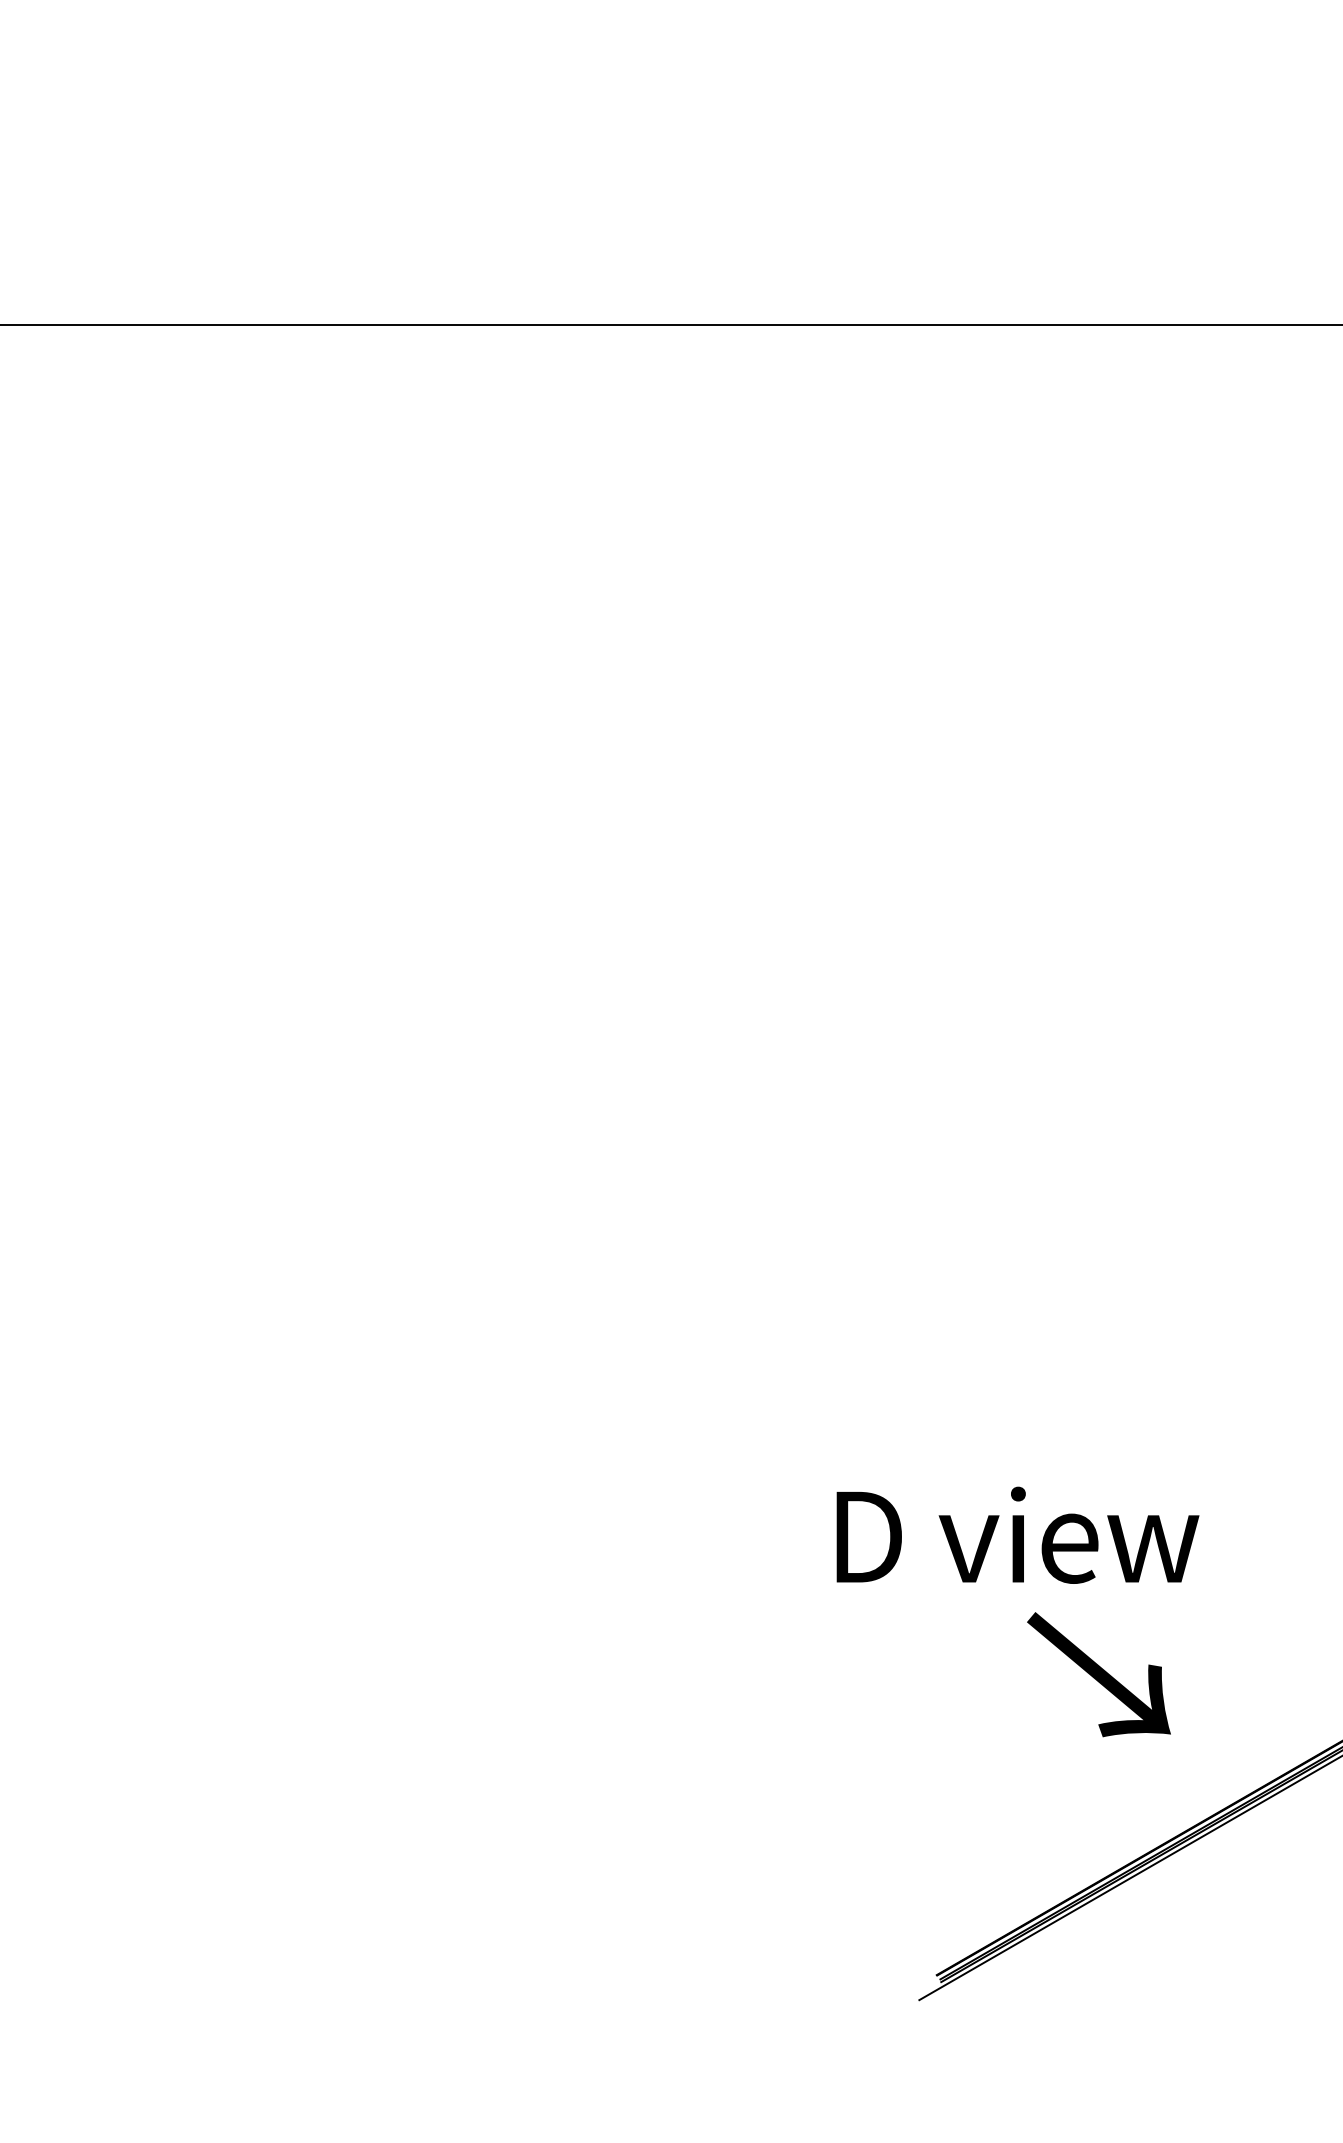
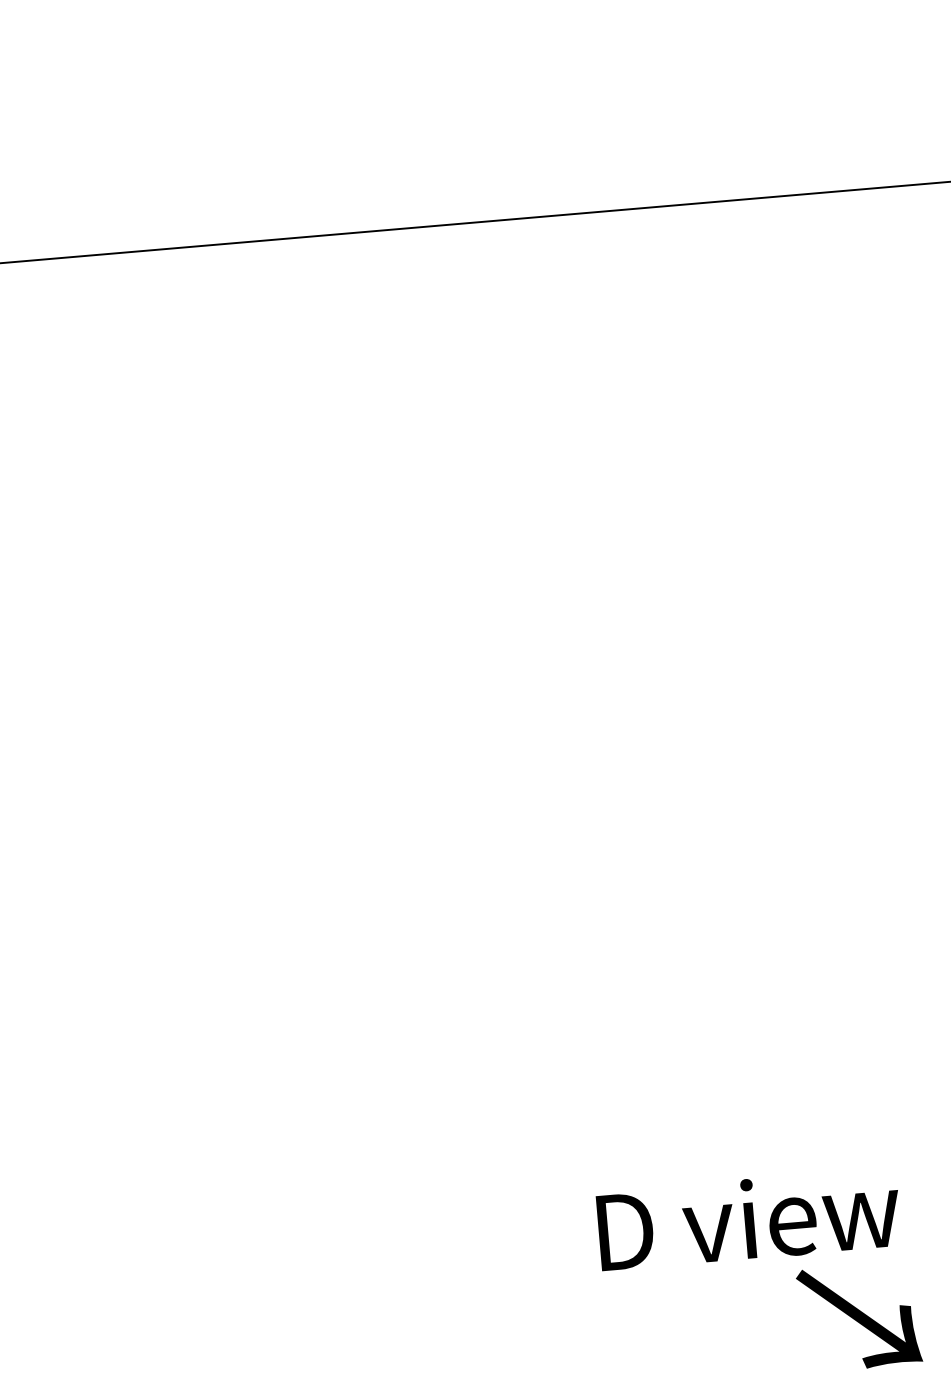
text: (1017, 1534) -> (748, 1218), moved

